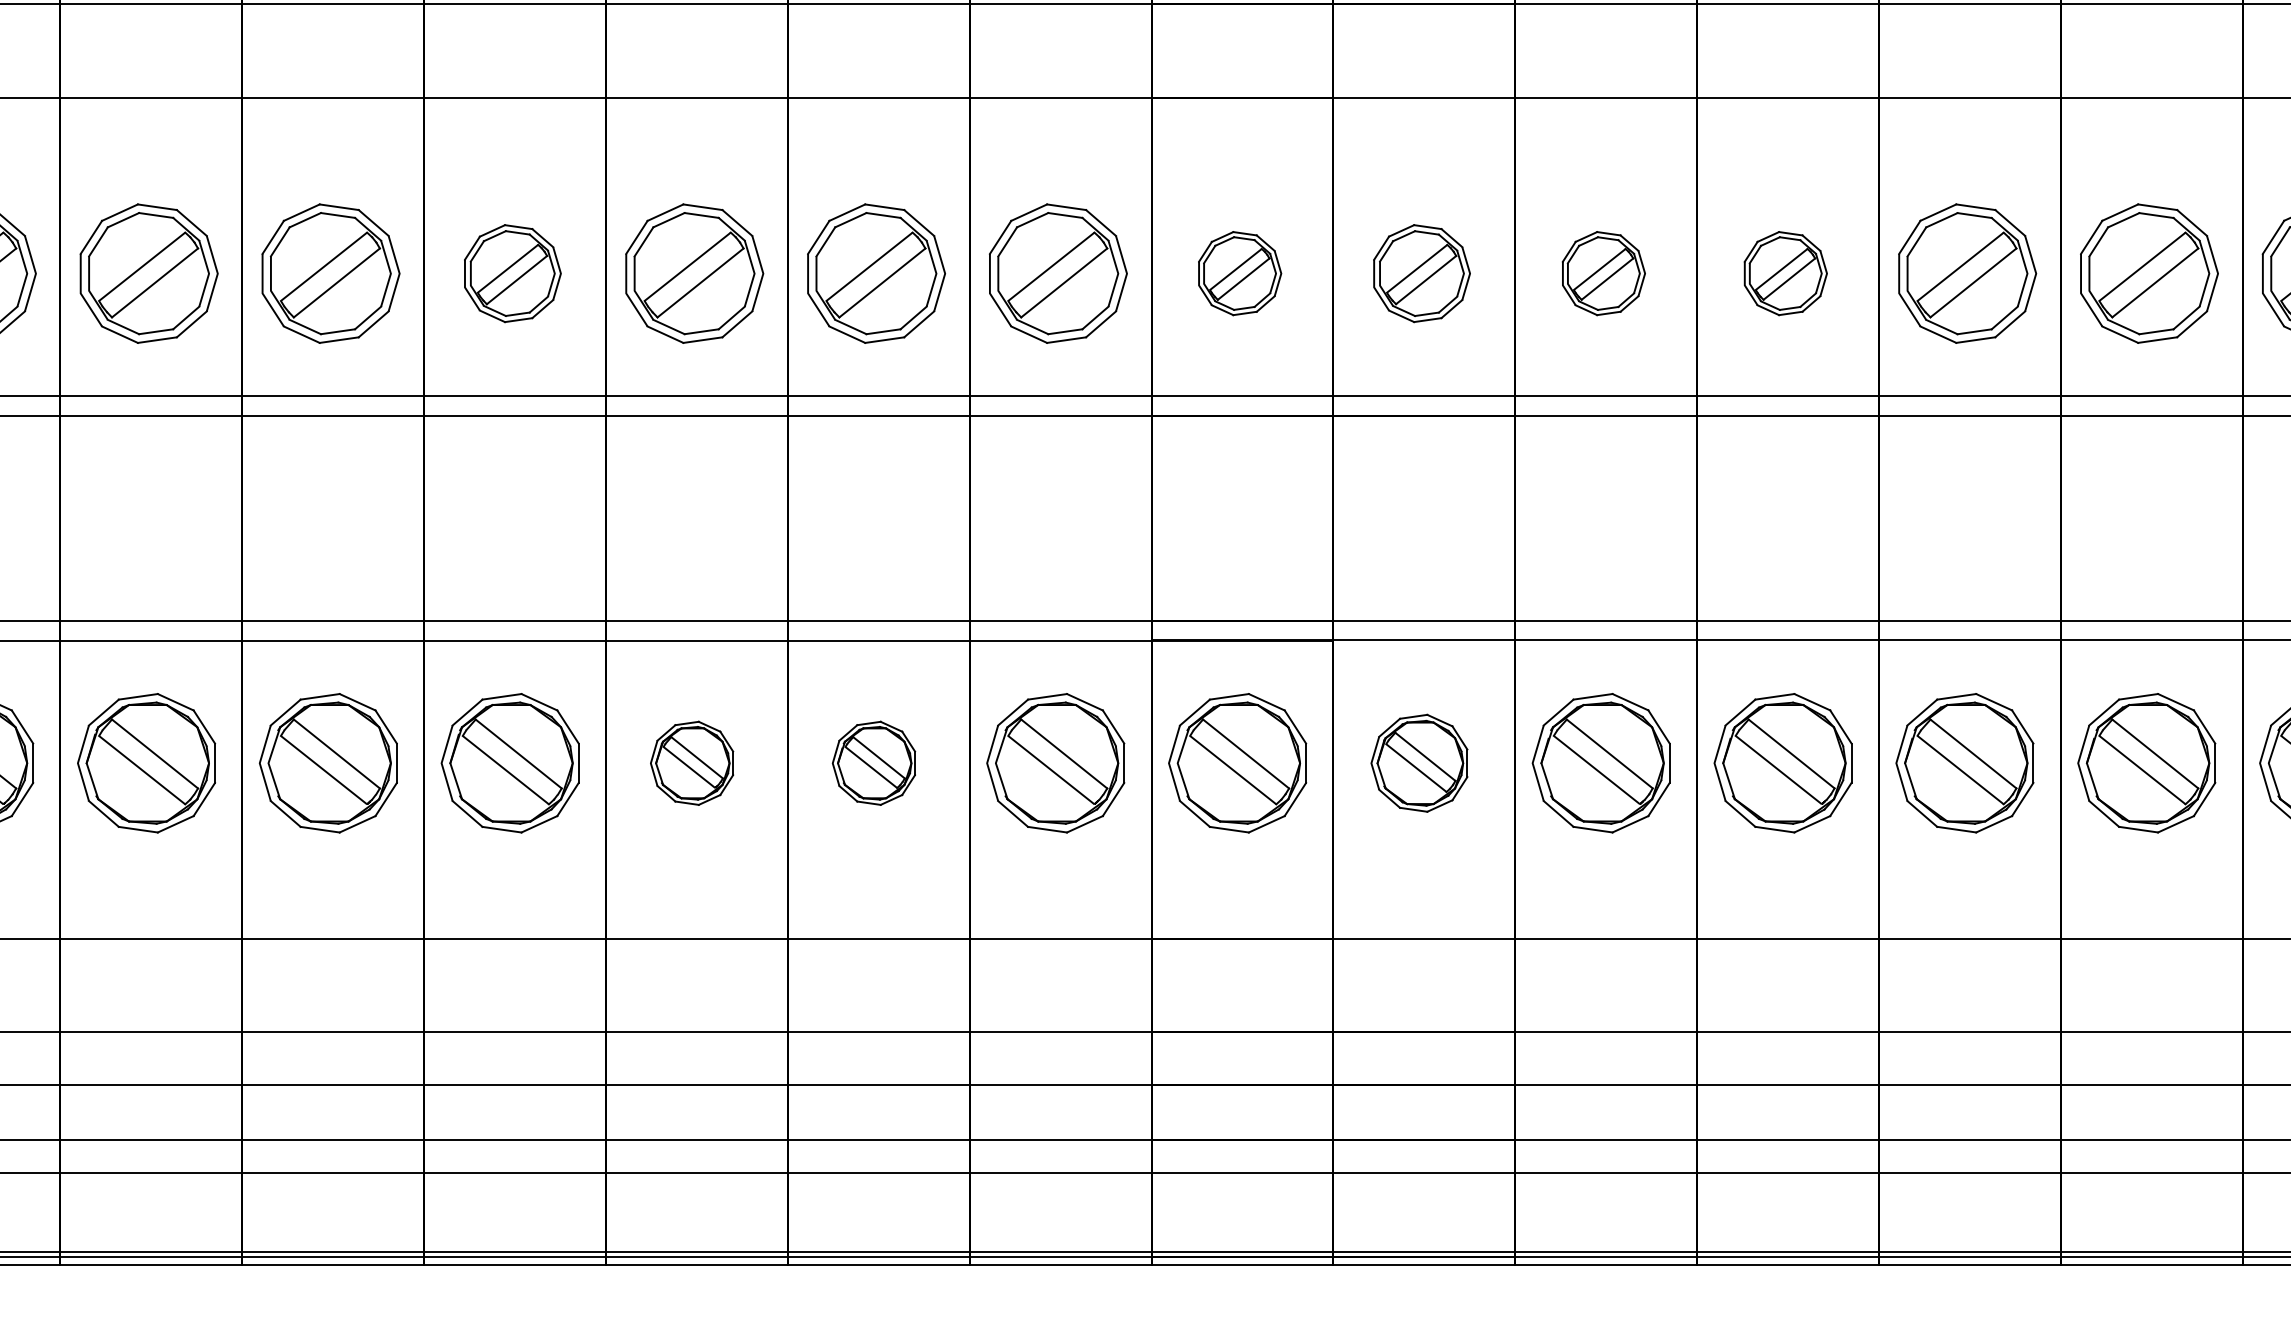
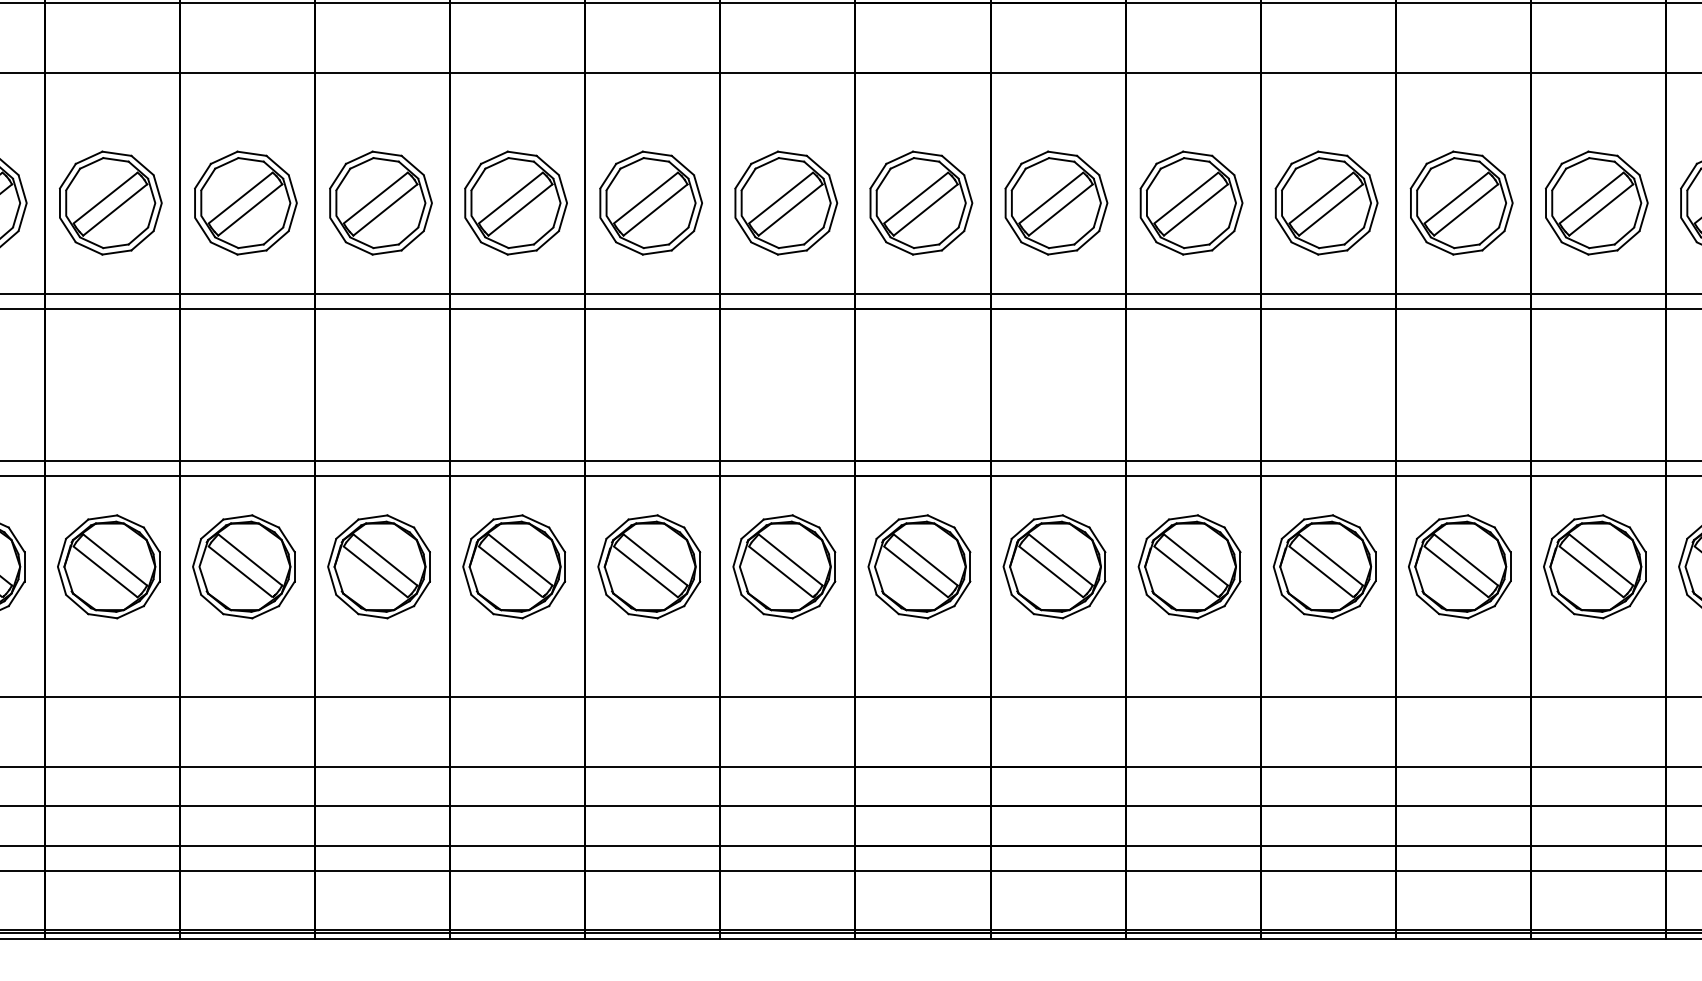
part: (512, 273) -> (380, 202), size x1.43
part: (1239, 273) -> (920, 202), size x1.67
part: (1421, 273) -> (1056, 202), size x1.43
part: (1603, 273) -> (1191, 202), size x1.67
part: (1785, 273) -> (1326, 202), size x1.67
part: (691, 763) -> (513, 567), size x1.67
part: (873, 763) -> (648, 567), size x1.67
part: (1419, 763) -> (1054, 567), size x1.43

